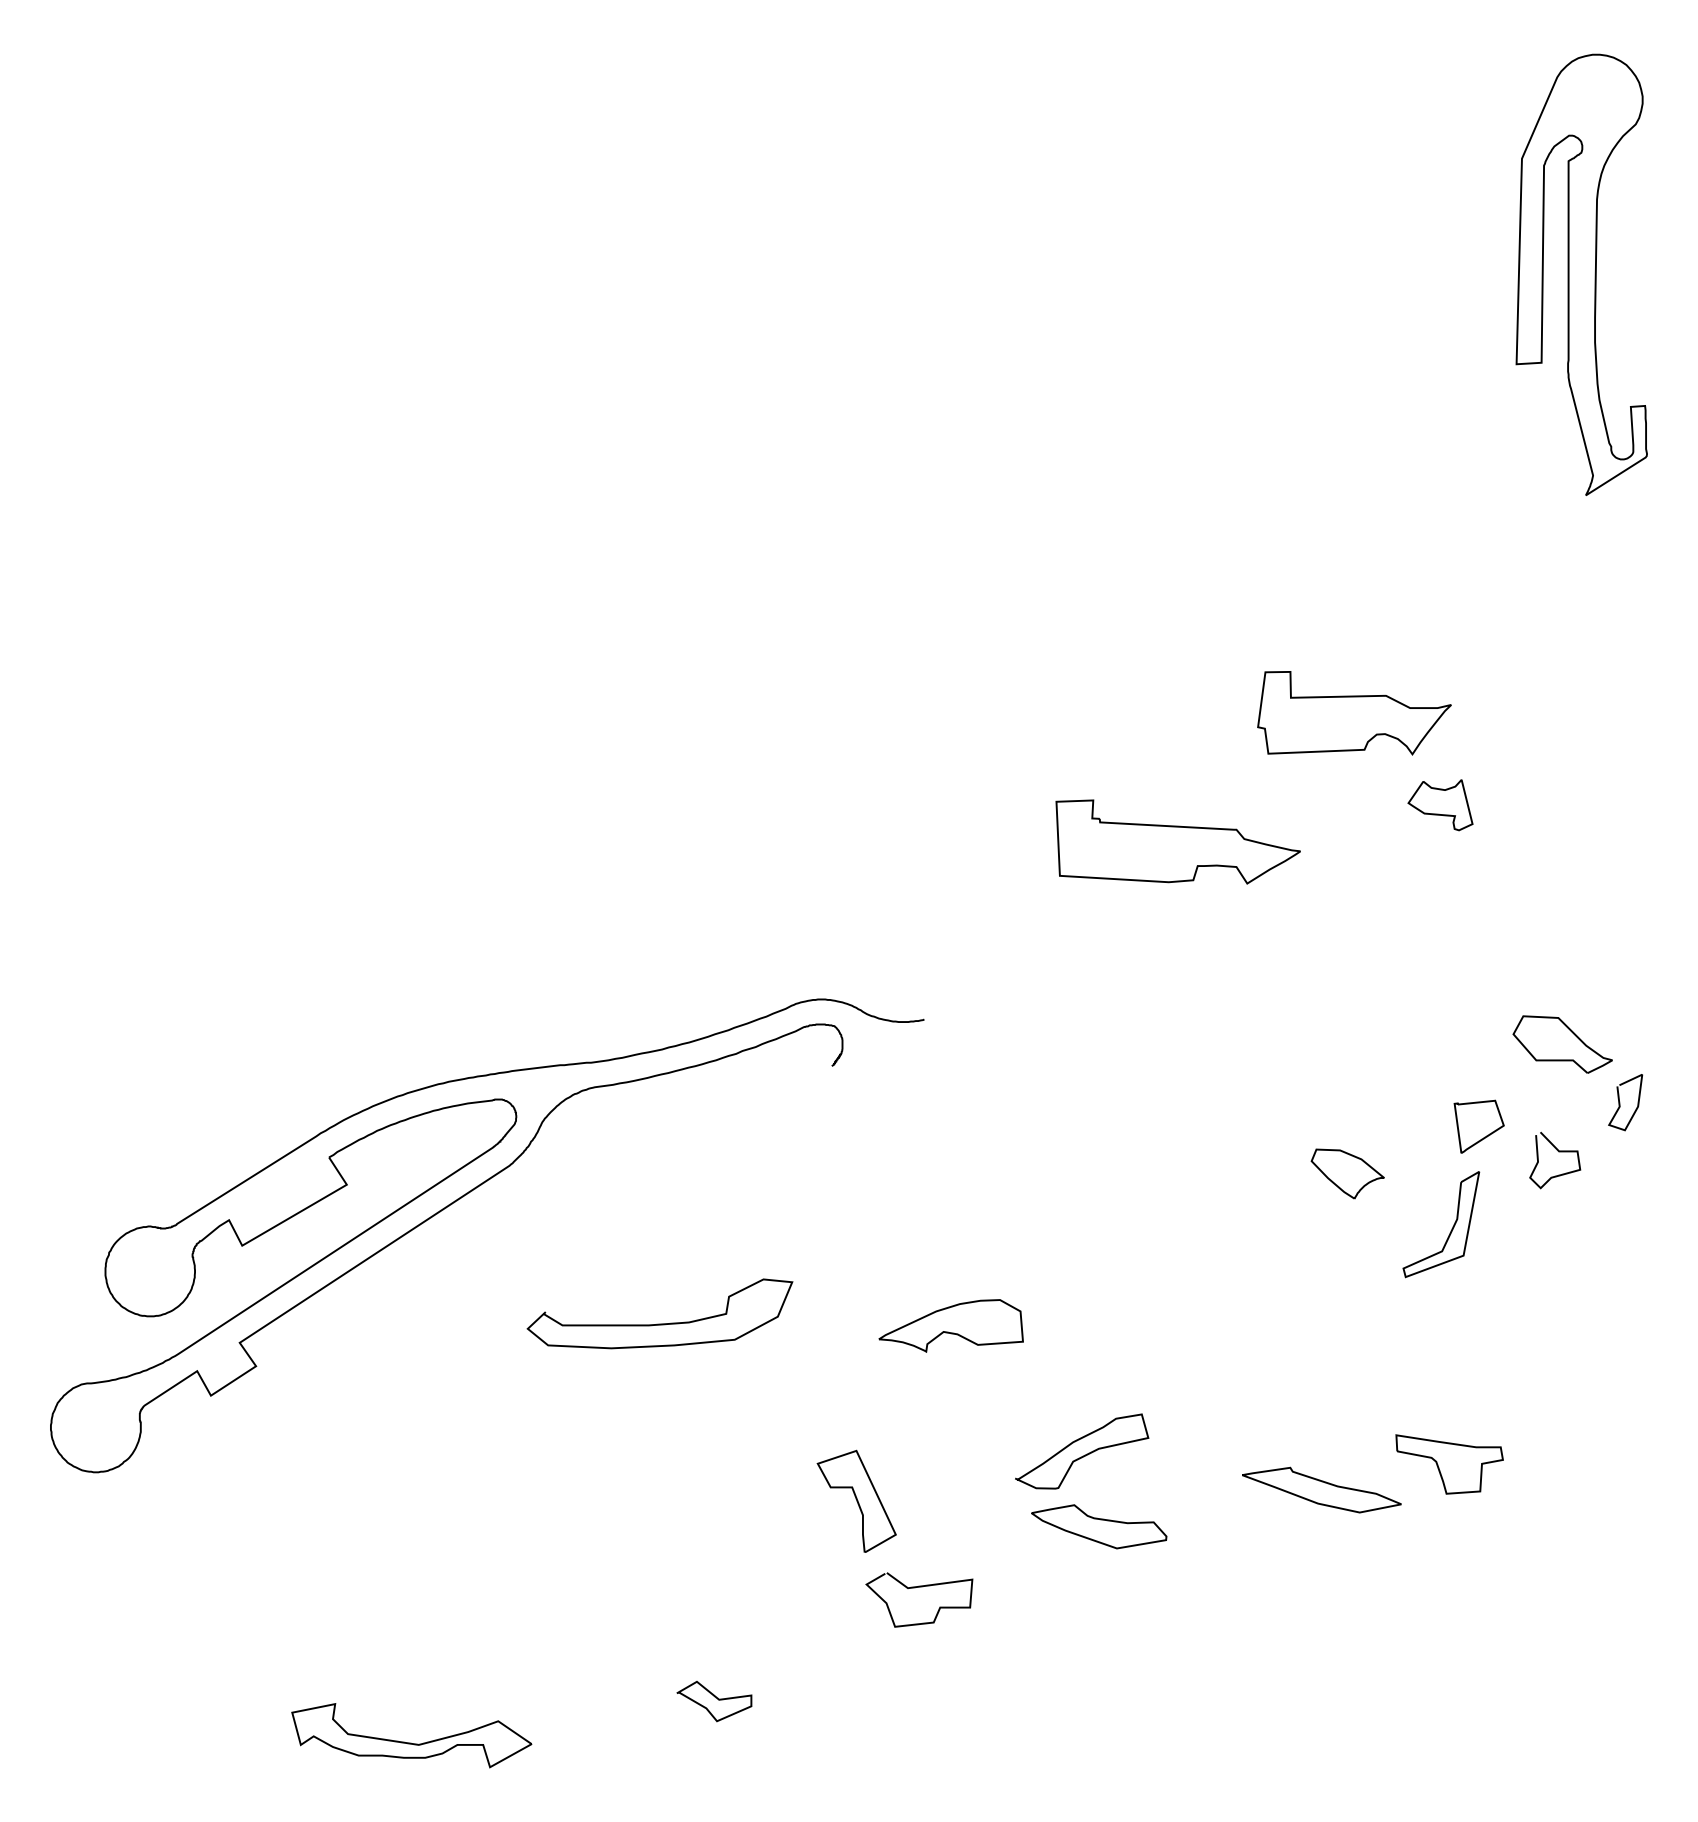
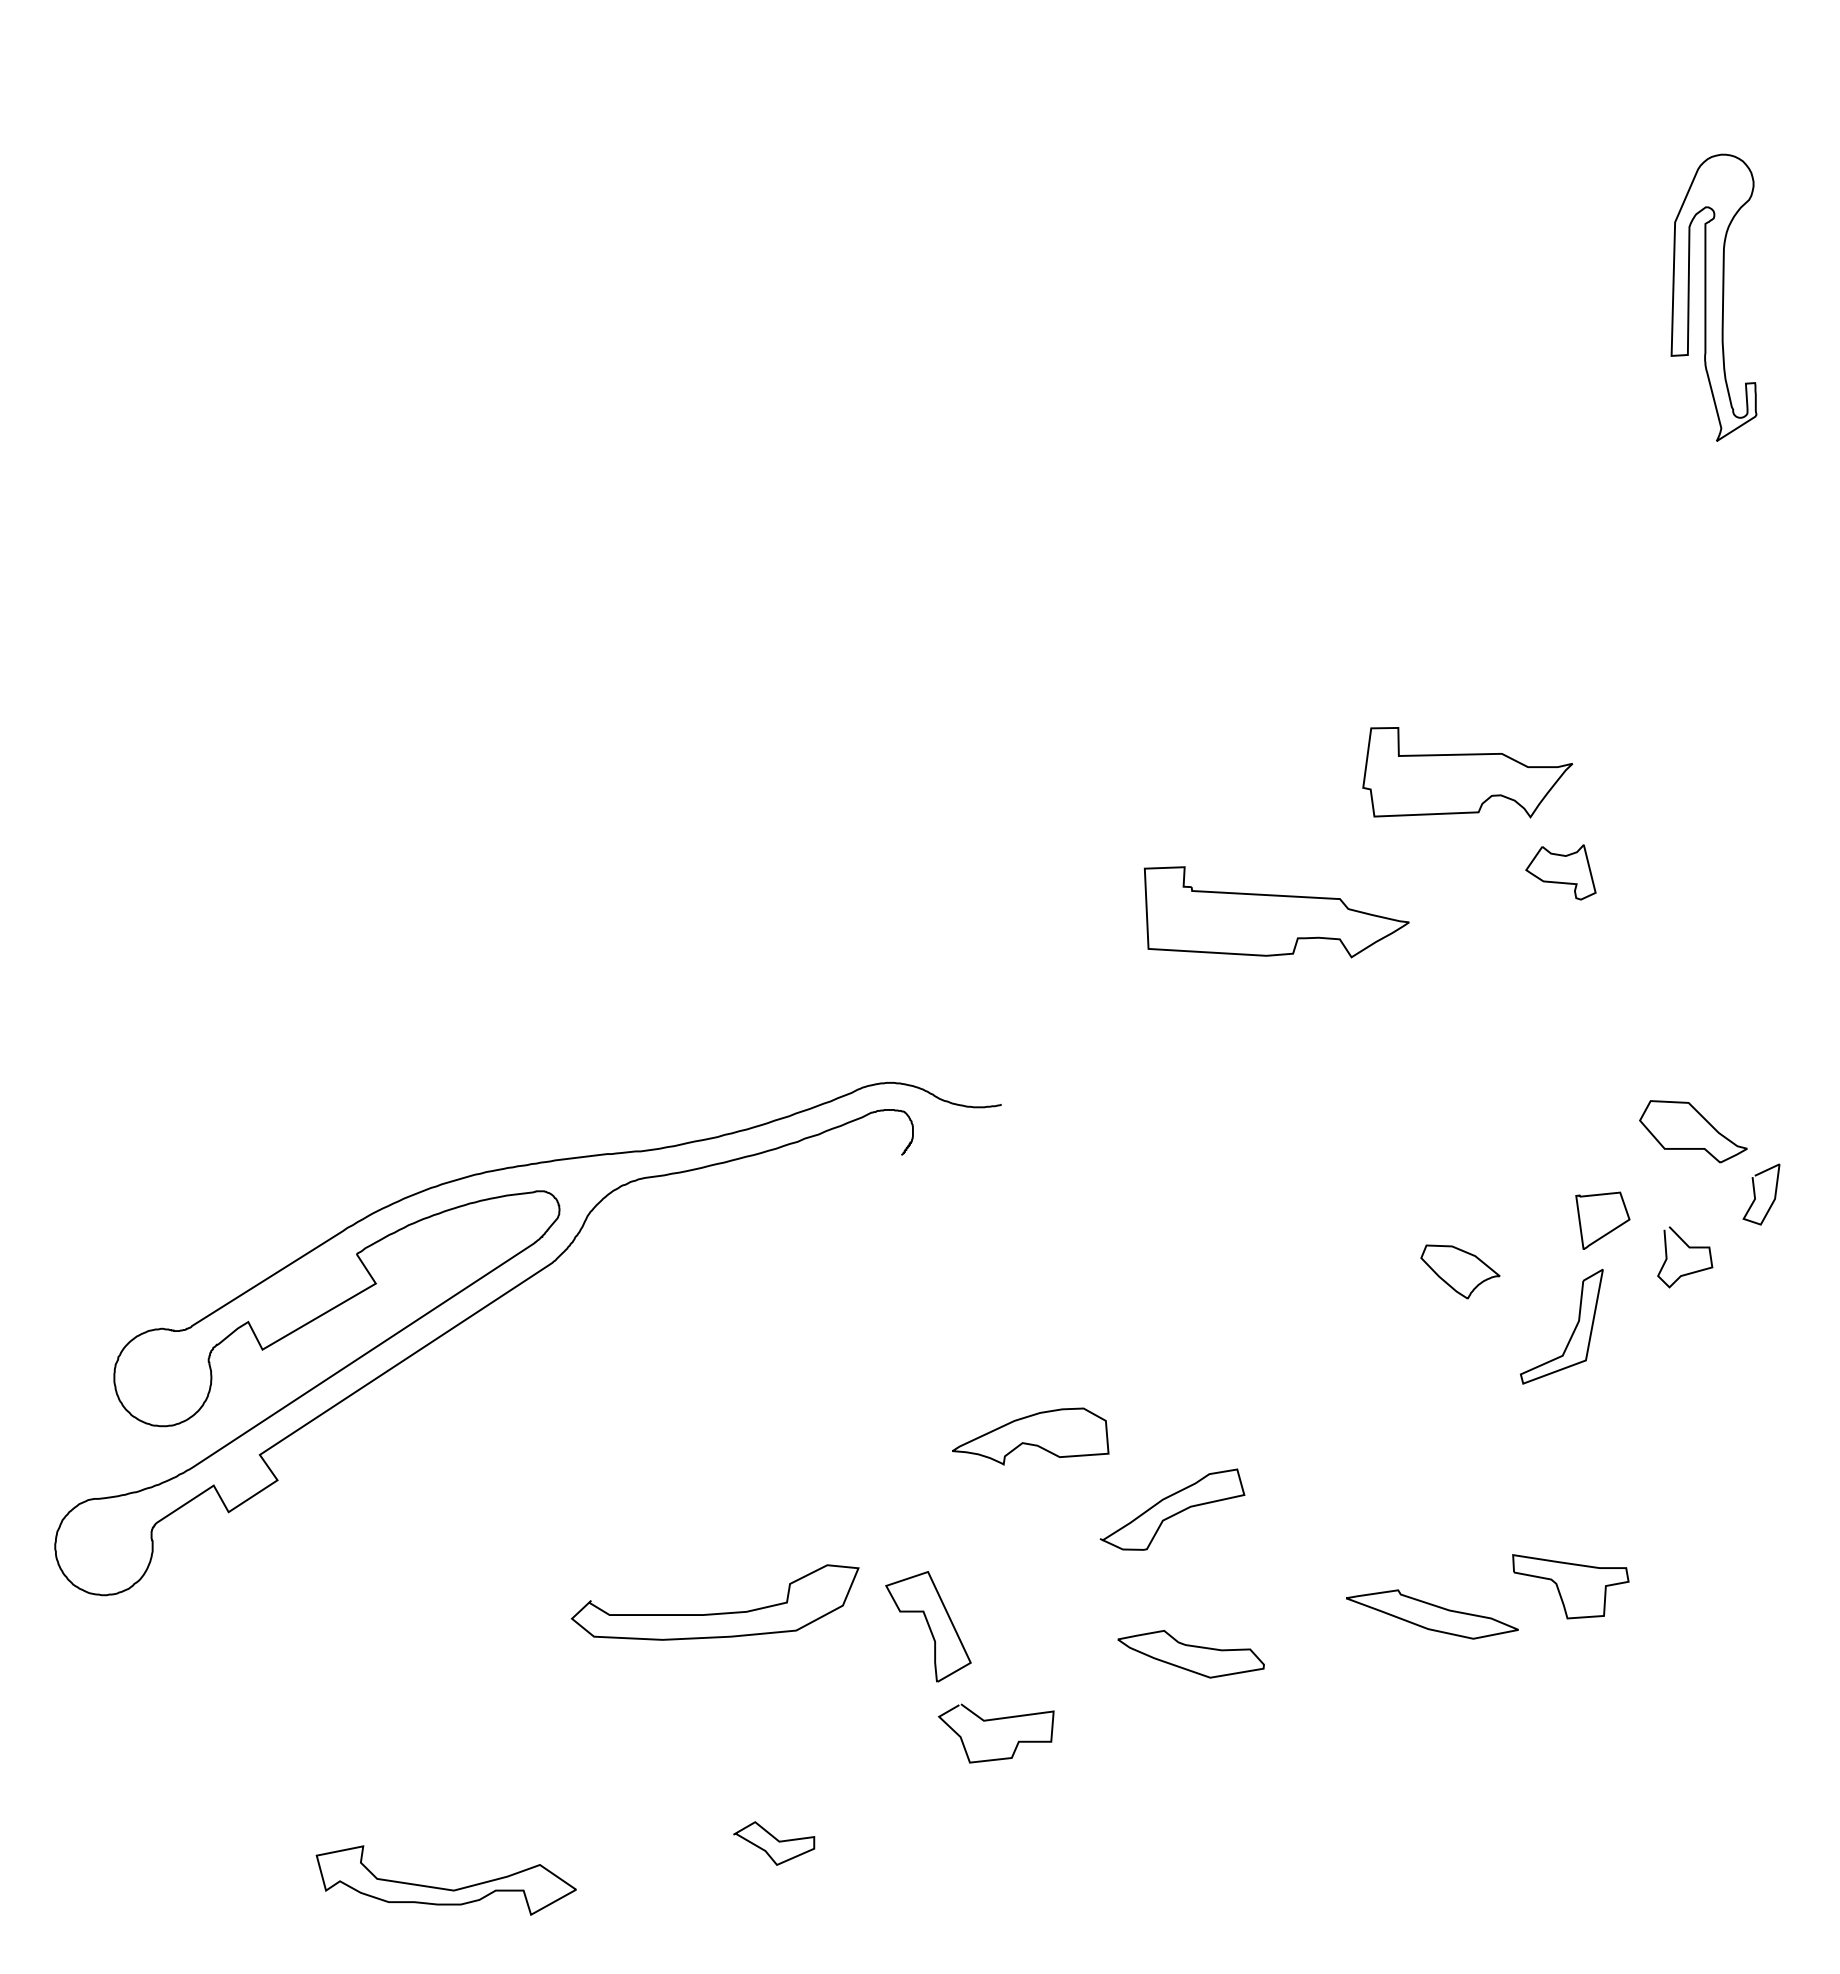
part: (1581, 274) -> (1713, 297), size x0.6
curve: (659, 1323) -> (714, 1613), moved
curve: (1083, 1455) -> (1174, 1513), moved

